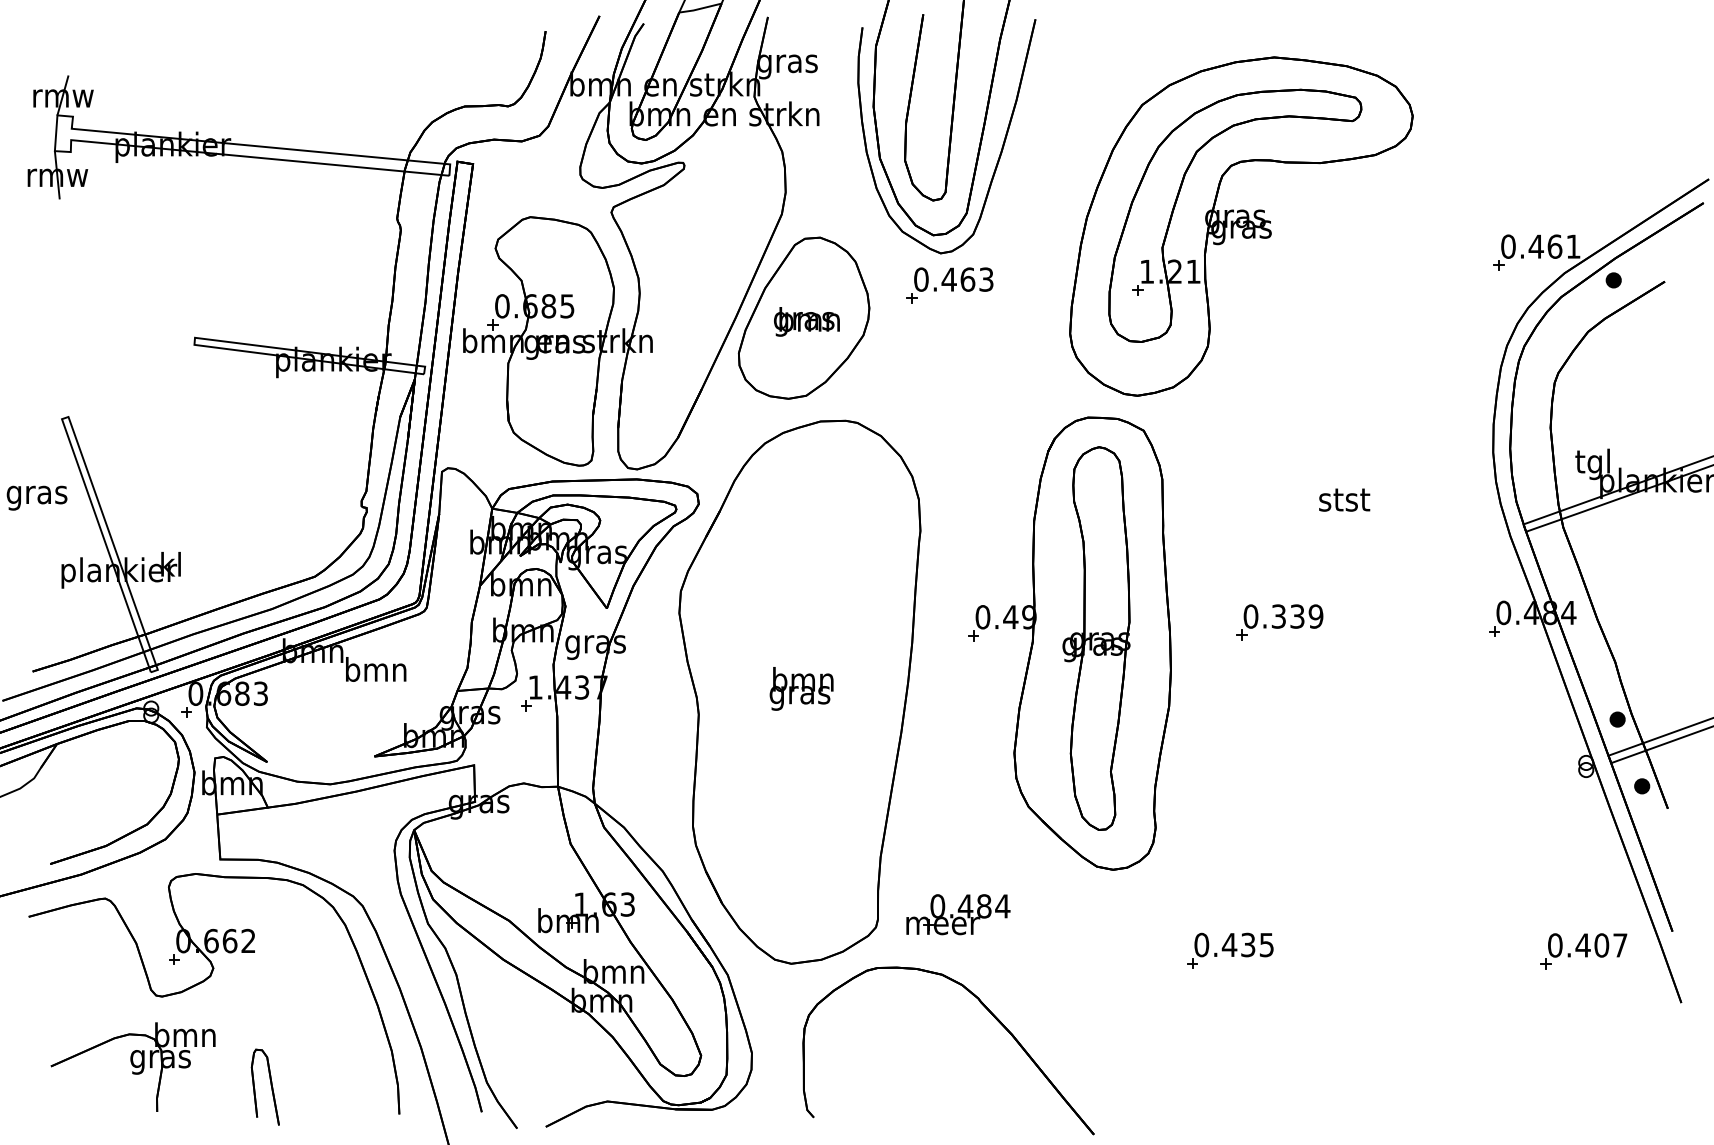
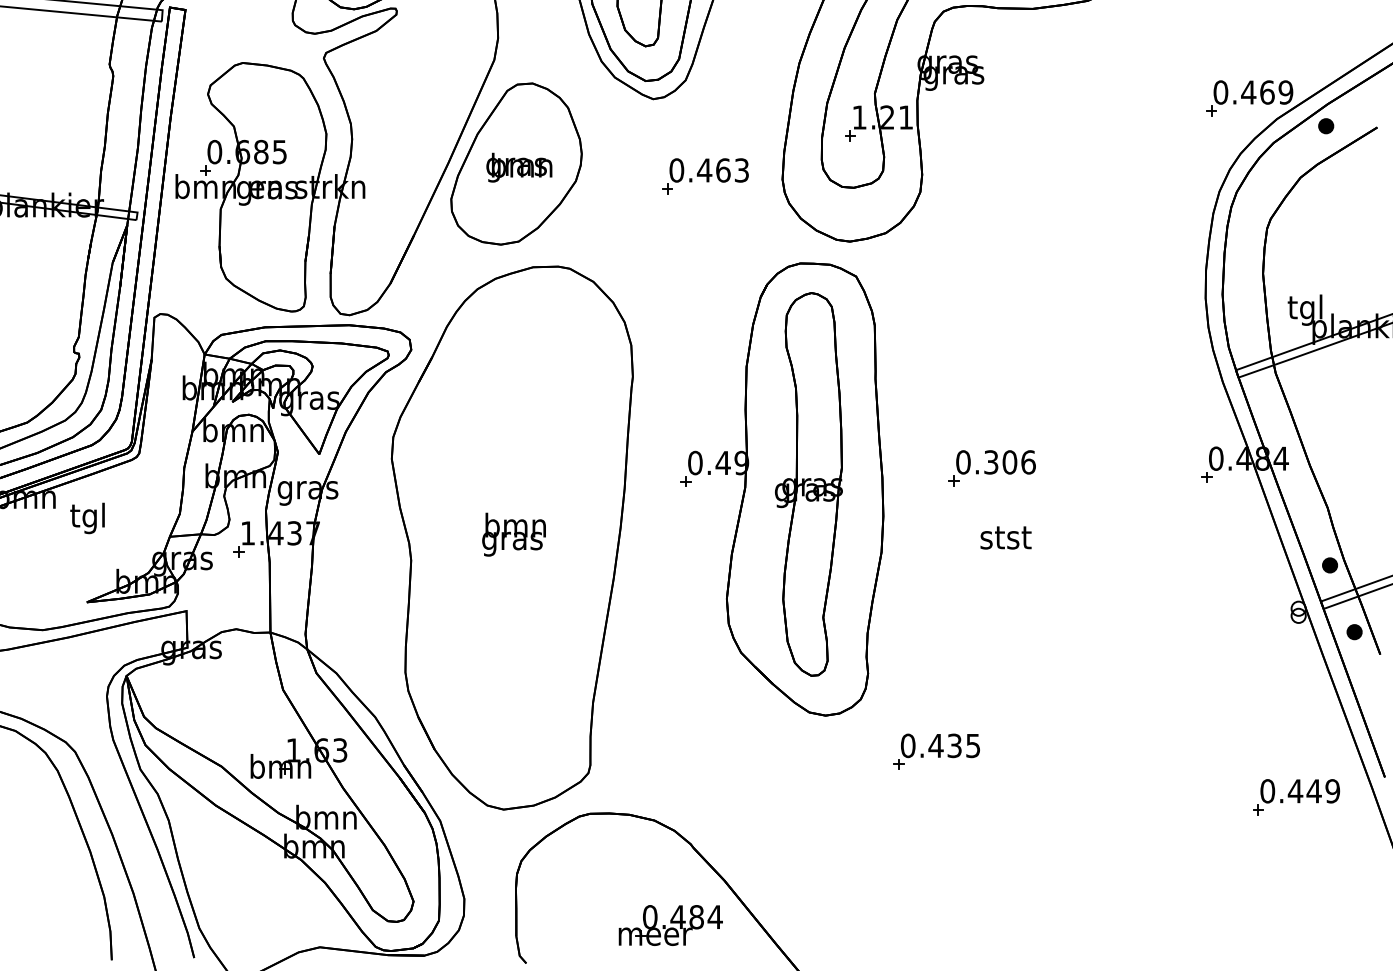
text: (1573, 246) -> (1285, 92), 0.461 -> 0.469
part: (949, 285) -> (704, 176), moved
text: (1344, 499) -> (1005, 537), moved
text: (1306, 616) -> (1018, 462), 0.339 -> 0.306
text: (376, 672) -> (88, 518), bmn -> tgl
part: (958, 914) -> (670, 925), moved
text: (1610, 945) -> (1322, 791), 0.407 -> 0.449
part: (1230, 950) -> (936, 751), moved

